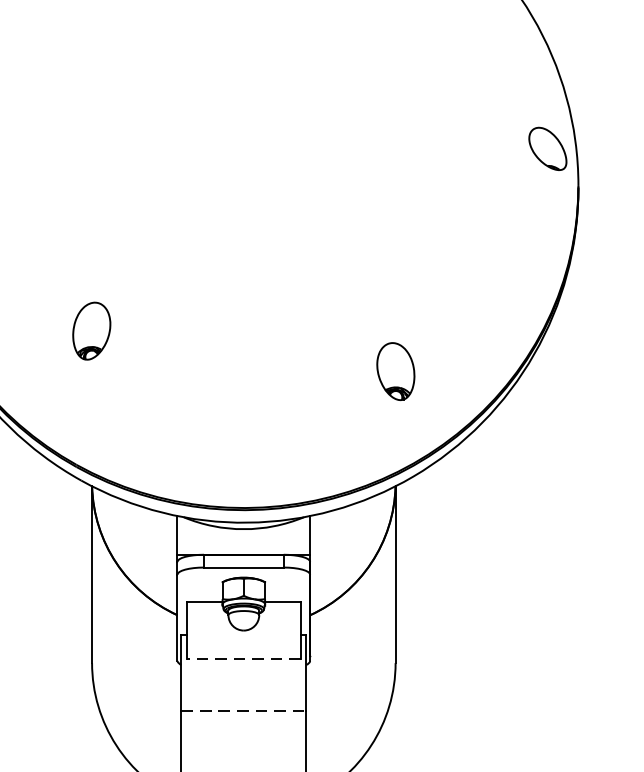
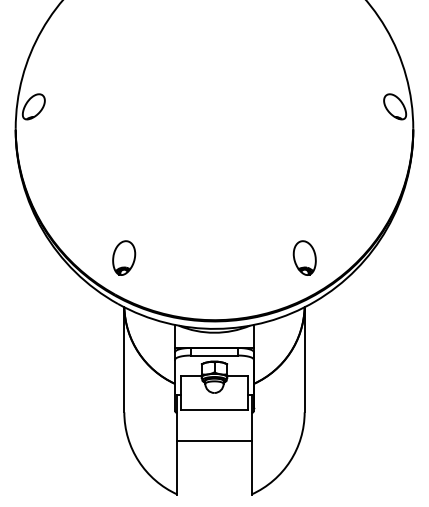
part: (92, 330) -> (124, 257), moved
part: (395, 370) -> (304, 257), moved
line: (243, 660) -> (214, 410), dashed -> solid
line: (243, 710) -> (214, 440), dashed -> solid

